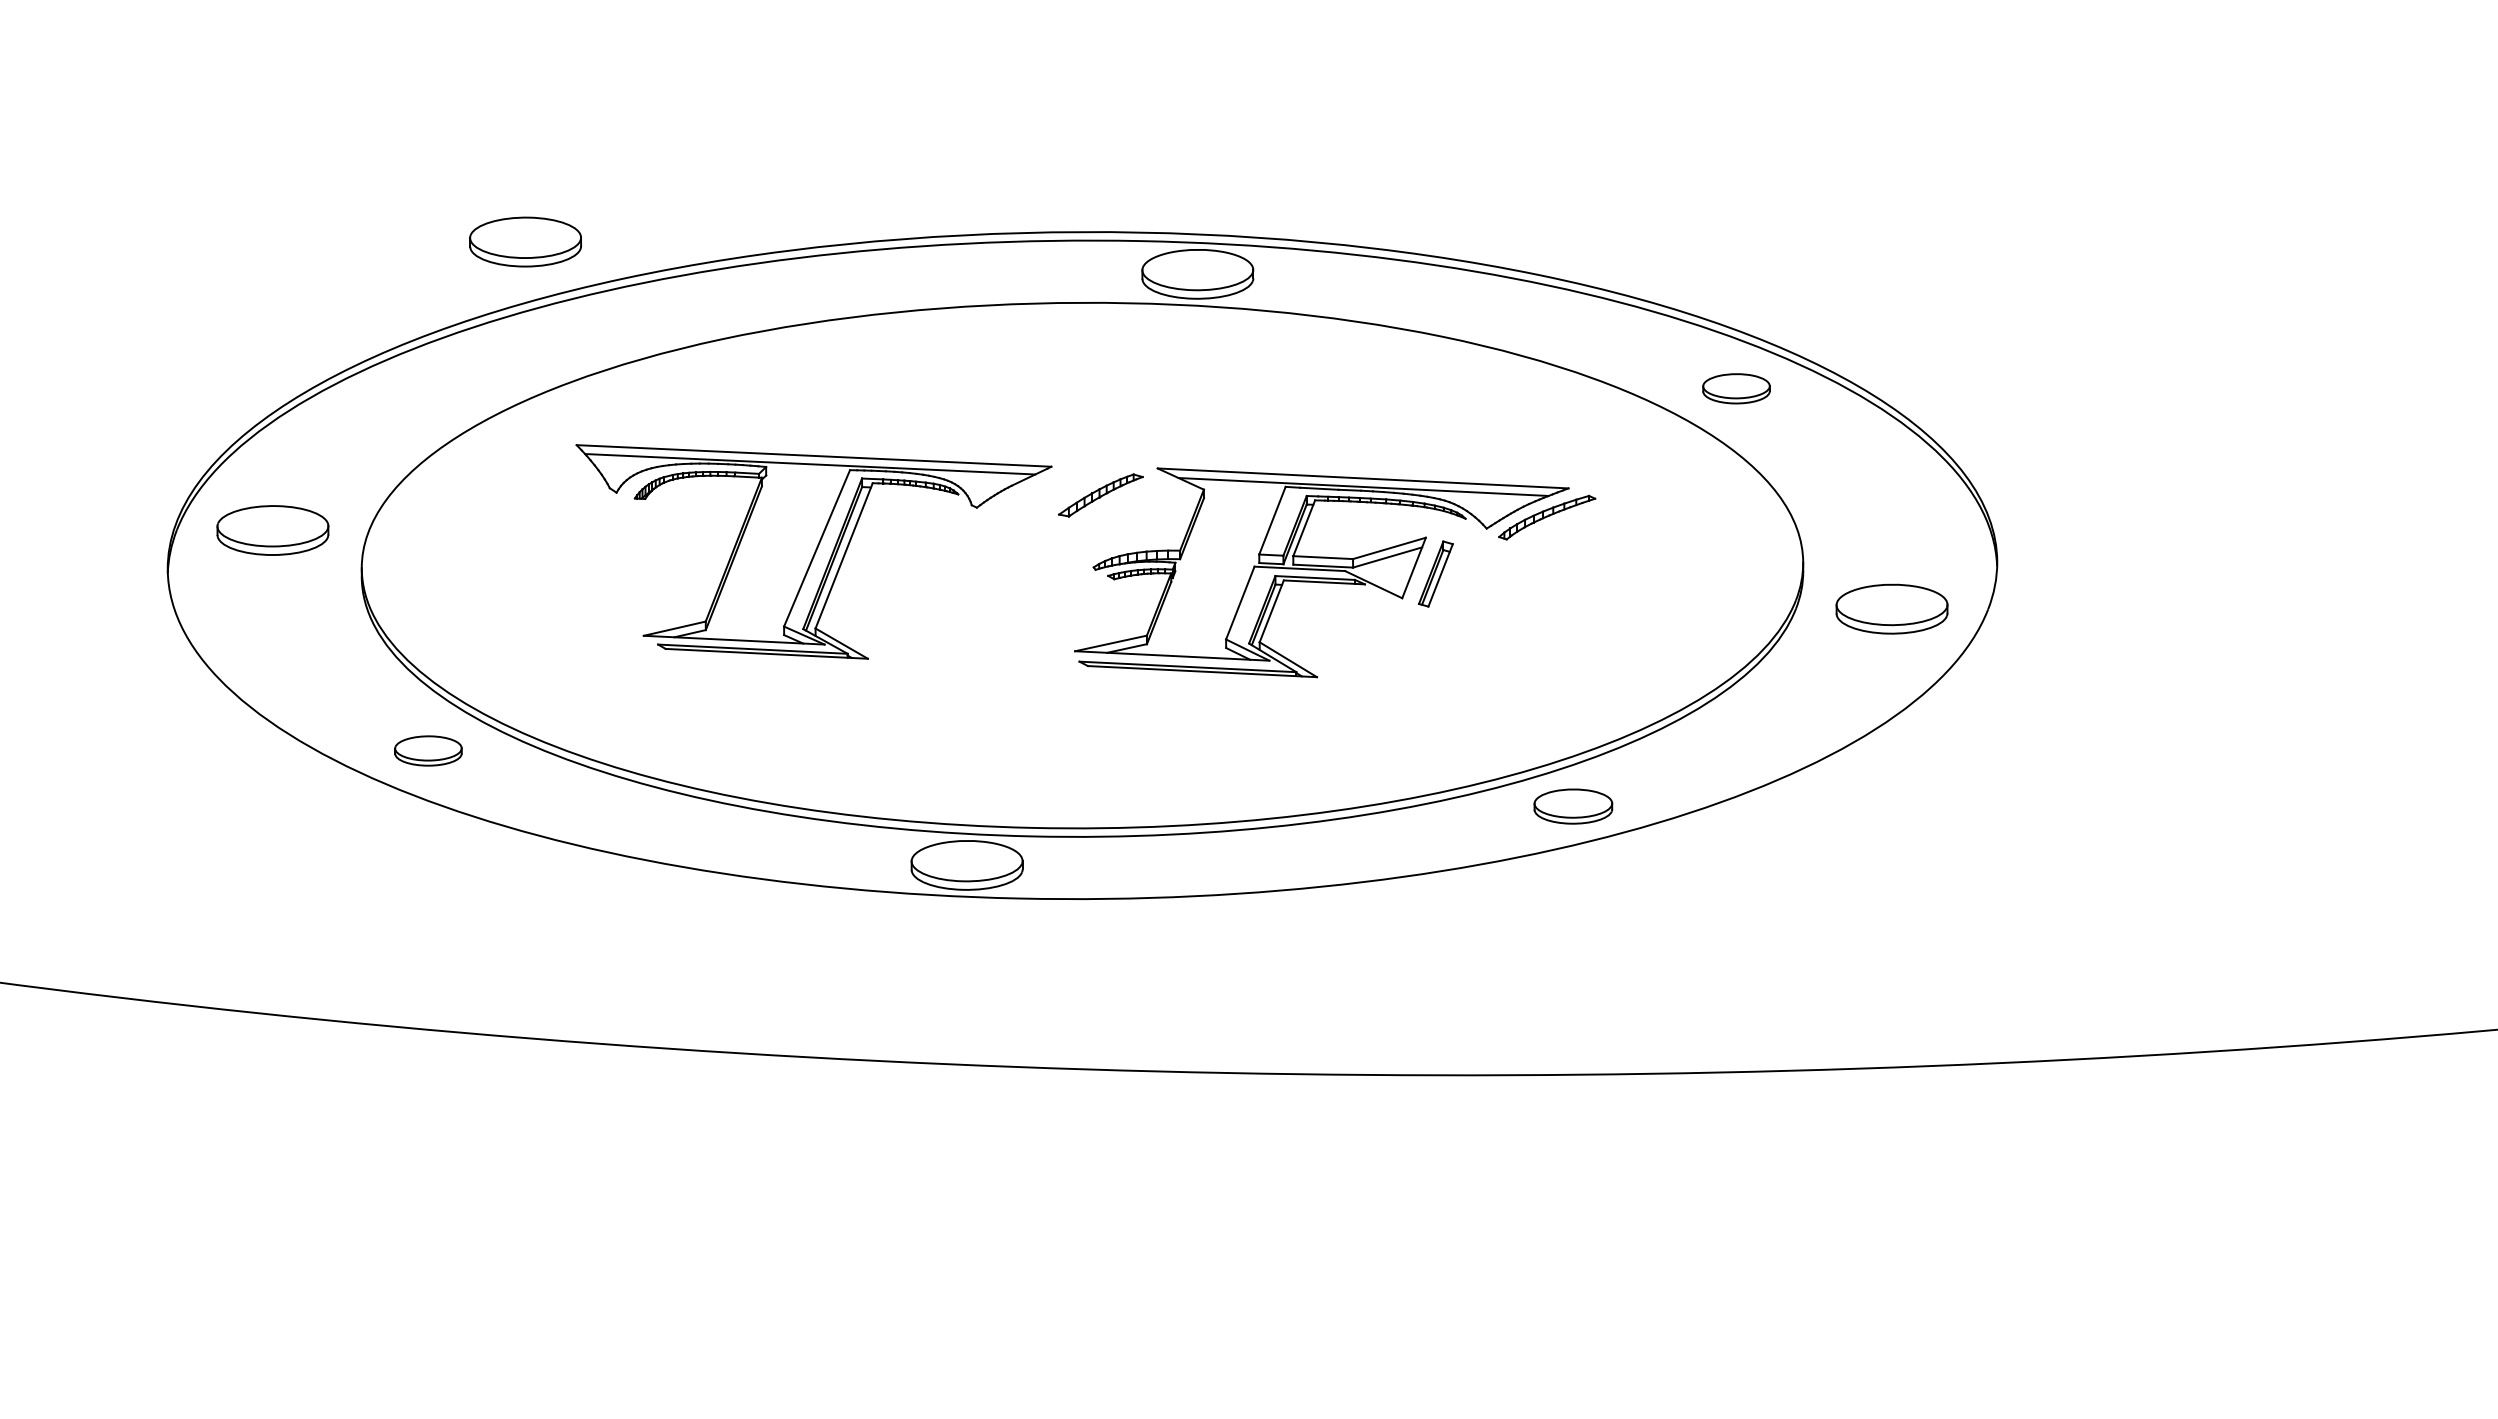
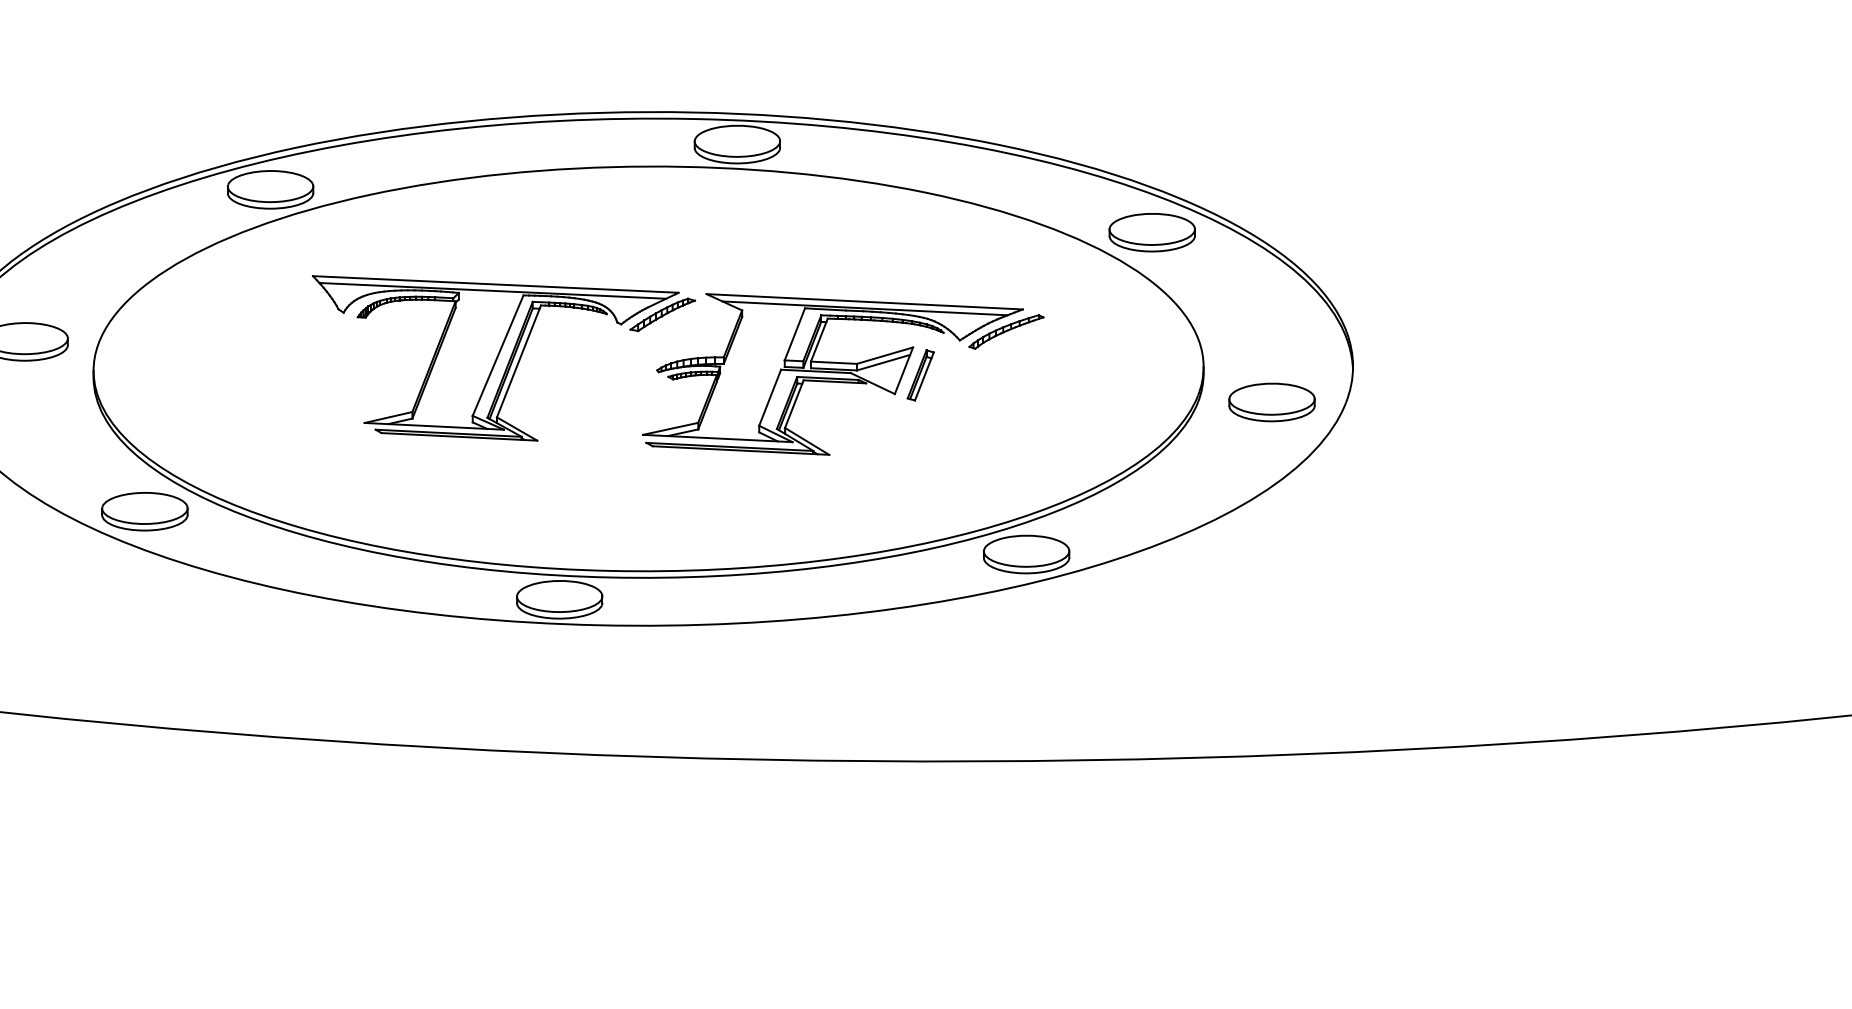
part: (525, 241) -> (270, 189), moved
part: (1736, 388) -> (1152, 232), size x1.67
part: (813, 551) -> (495, 358), moved
part: (428, 750) -> (144, 511), size x1.67
part: (1573, 806) -> (1026, 554), size x1.43

